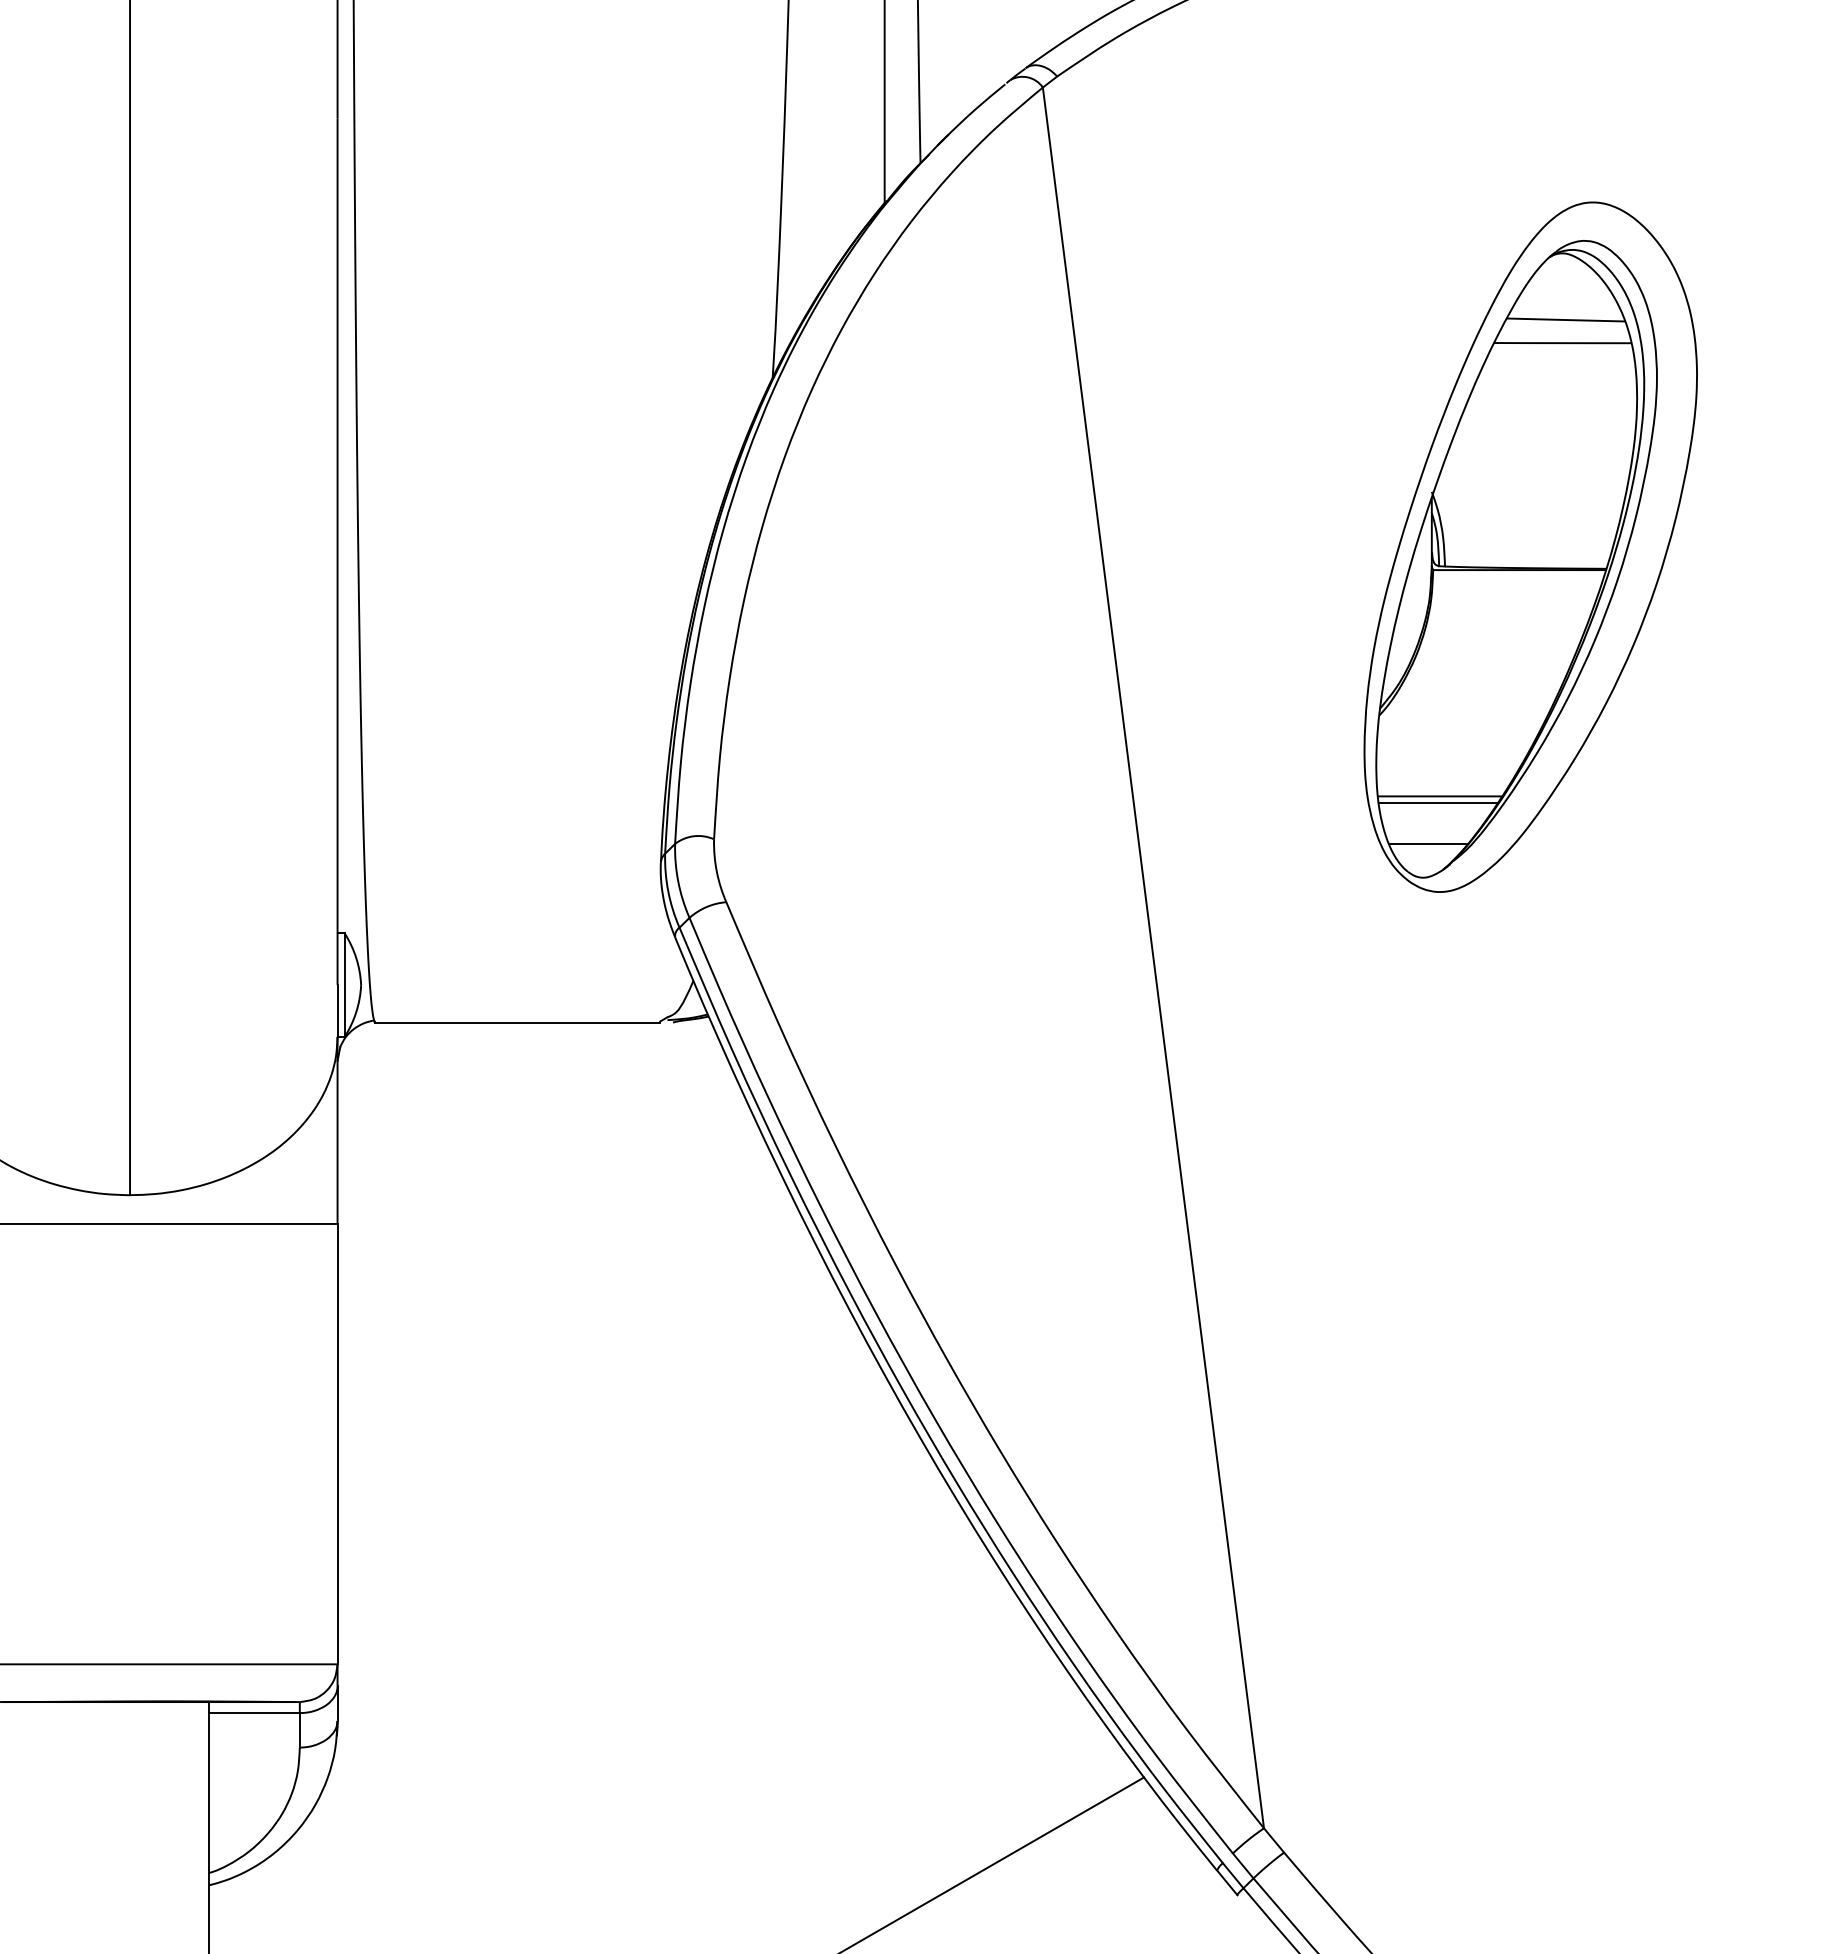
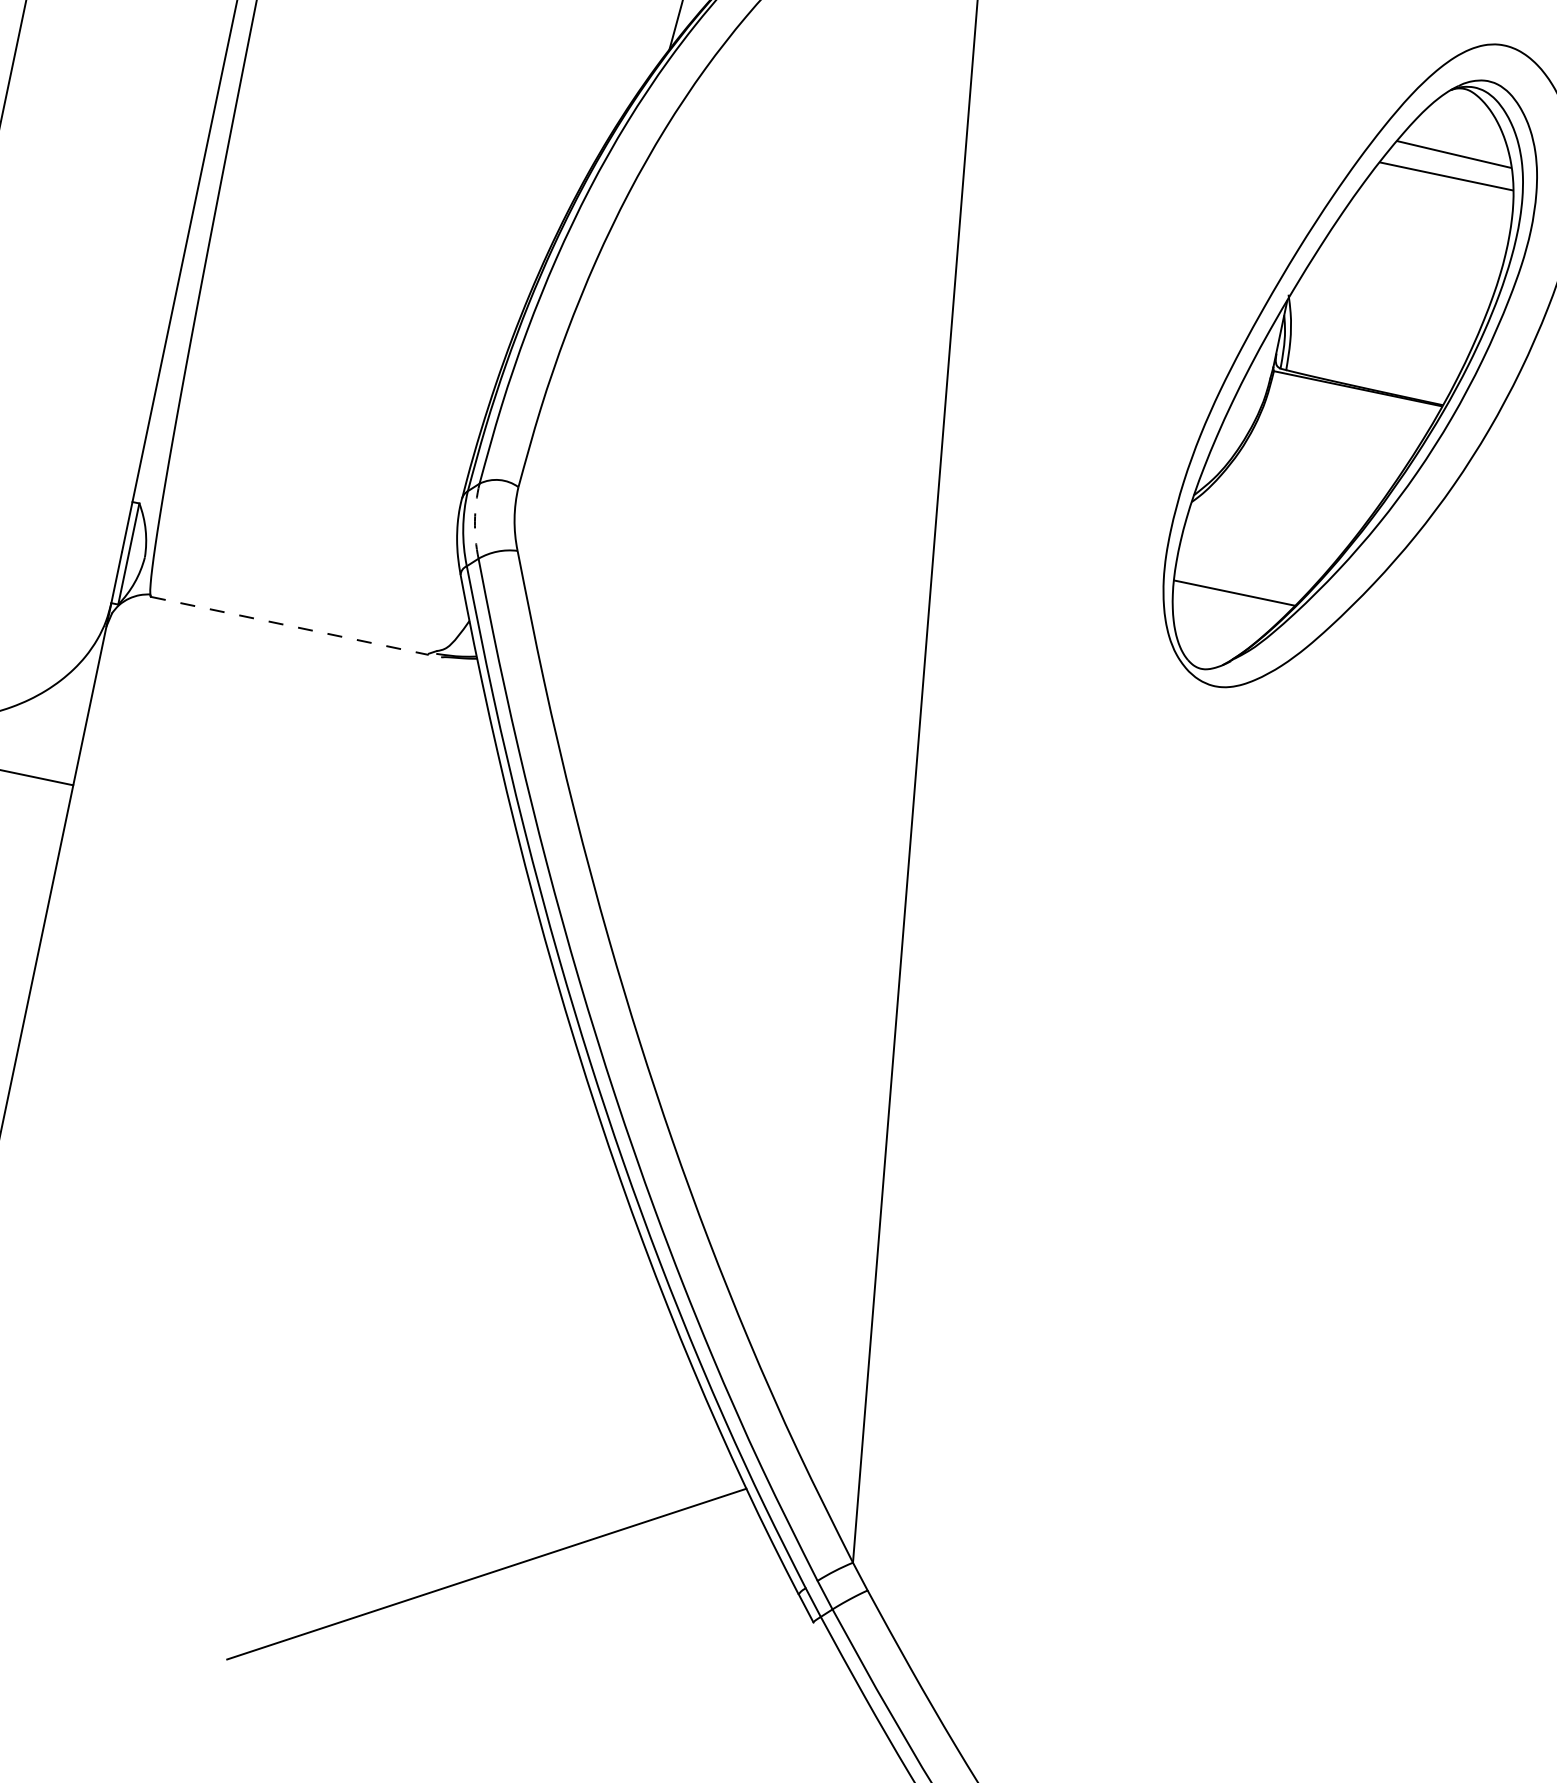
line: (1437, 803) -> (1230, 599), removed
line: (1428, 843) -> (1213, 636), removed
arc: (678, 881) -> (475, 521), solid -> dashed
line: (518, 1022) -> (290, 625), solid -> dashed

